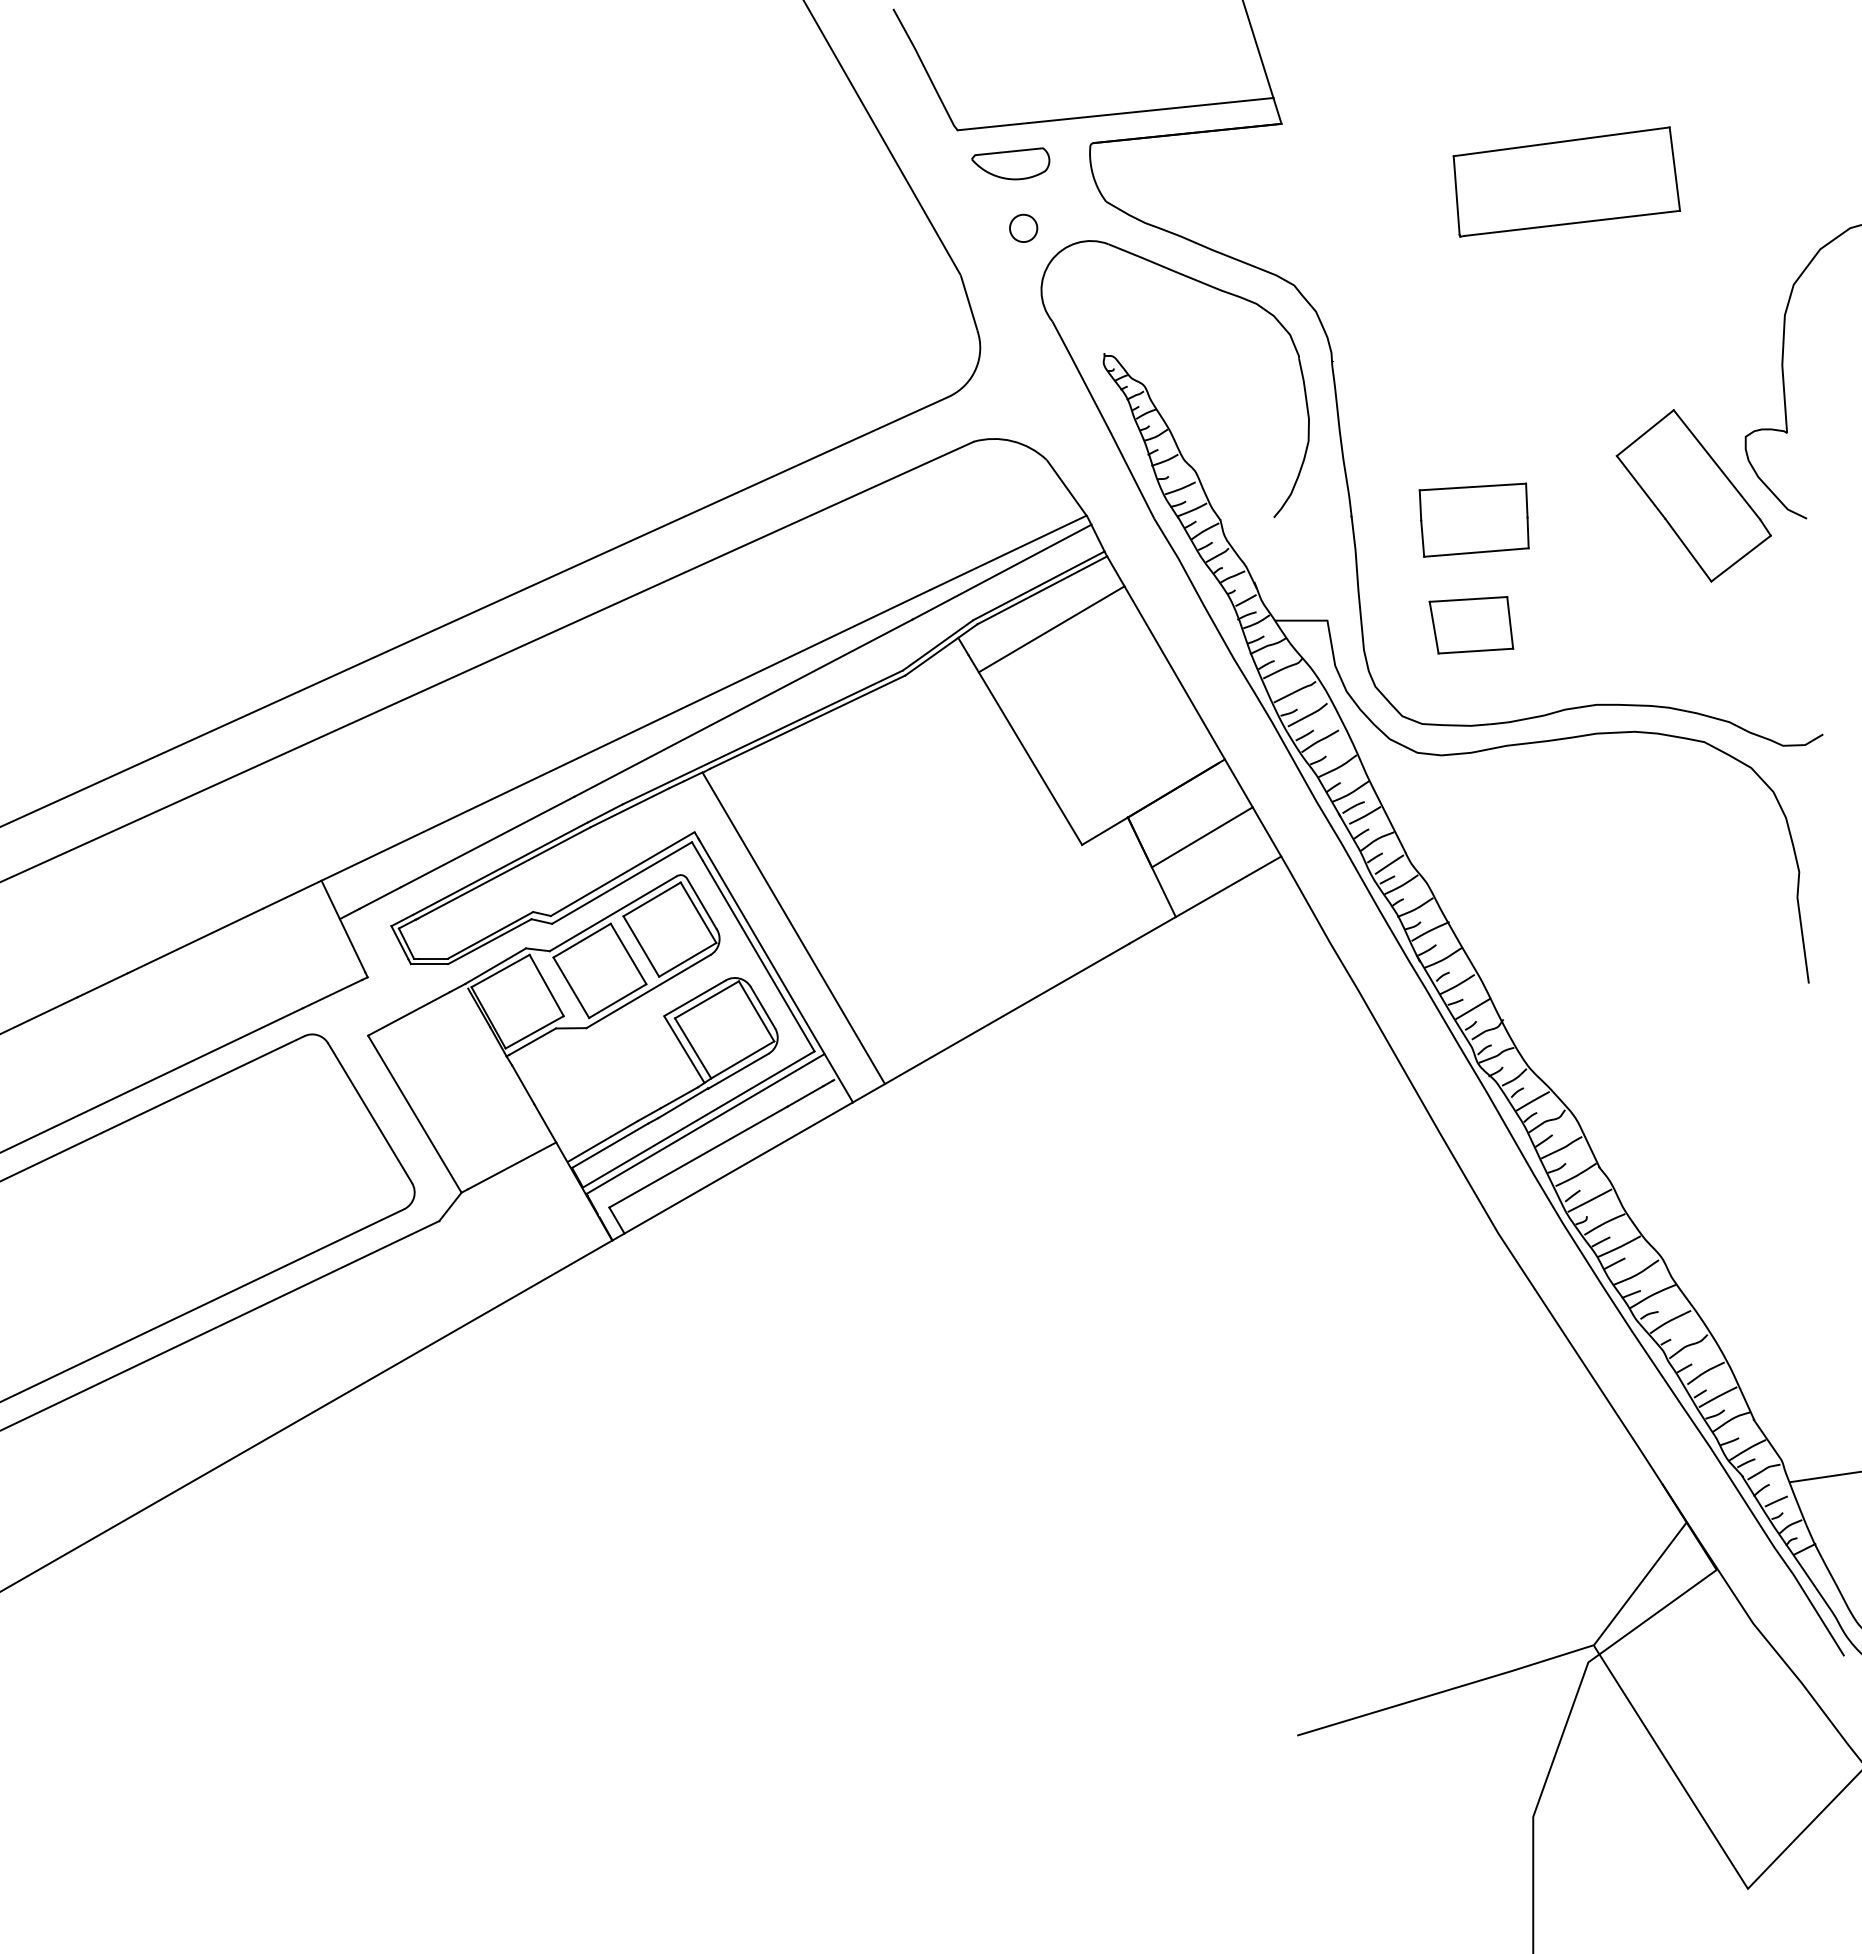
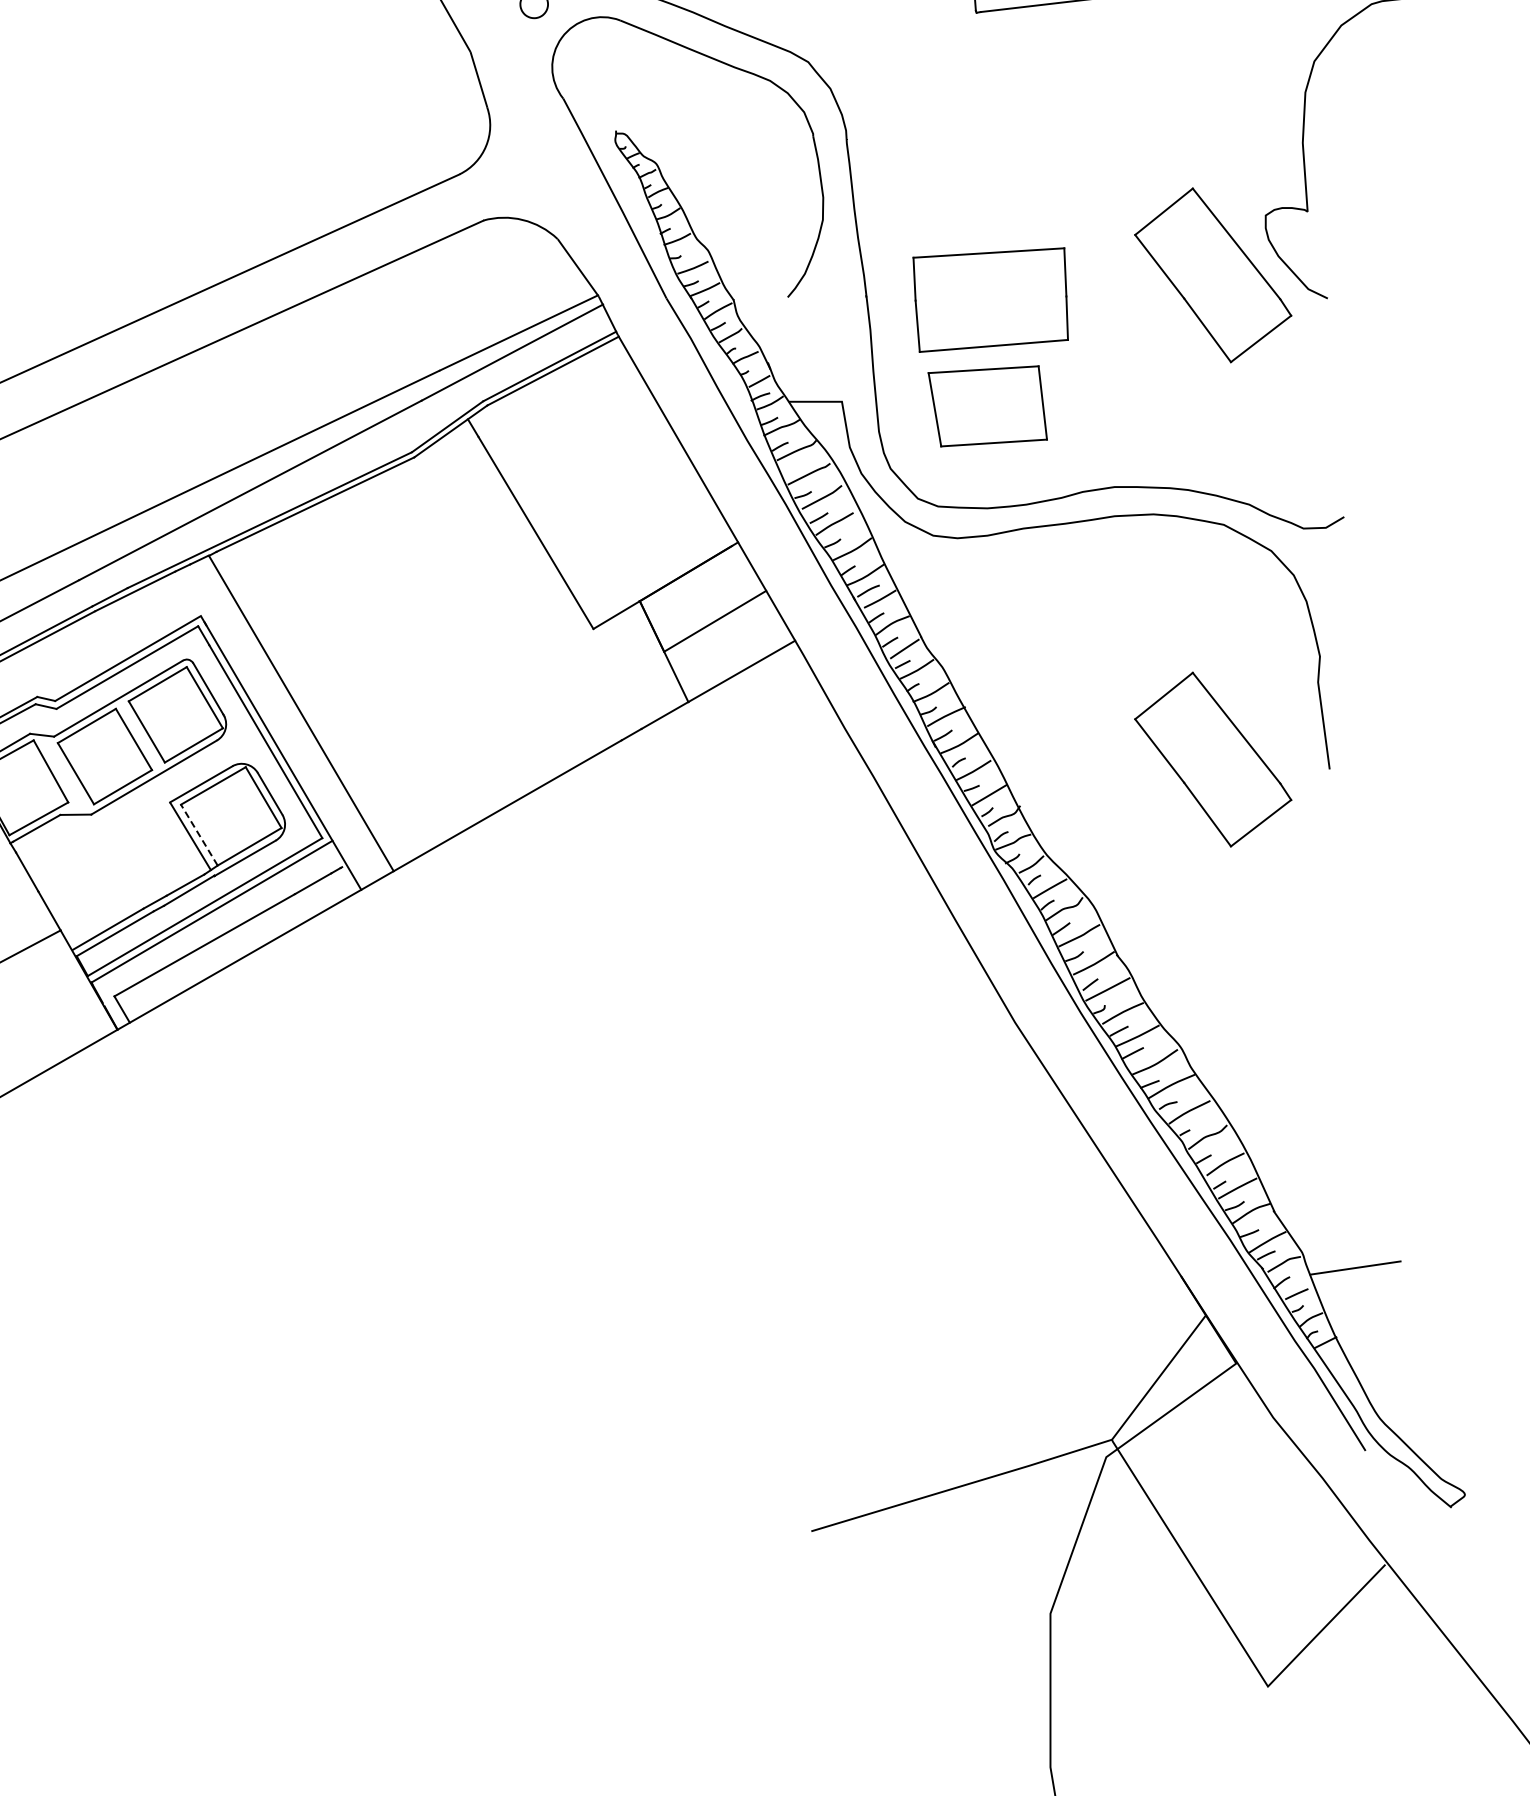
part: (1473, 519) -> (989, 299), size x1.4
part: (1471, 625) -> (987, 406), size x1.4
line: (1051, 629) -> (562, 410), removed
part: (1693, 973) -> (1212, 759), added
line: (692, 1047) -> (198, 834), solid -> dashed

